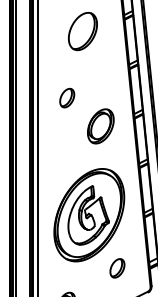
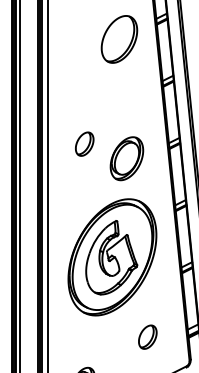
part: (82, 31) -> (119, 39), moved
part: (67, 97) -> (84, 143), moved
part: (89, 215) -> (112, 257), moved

